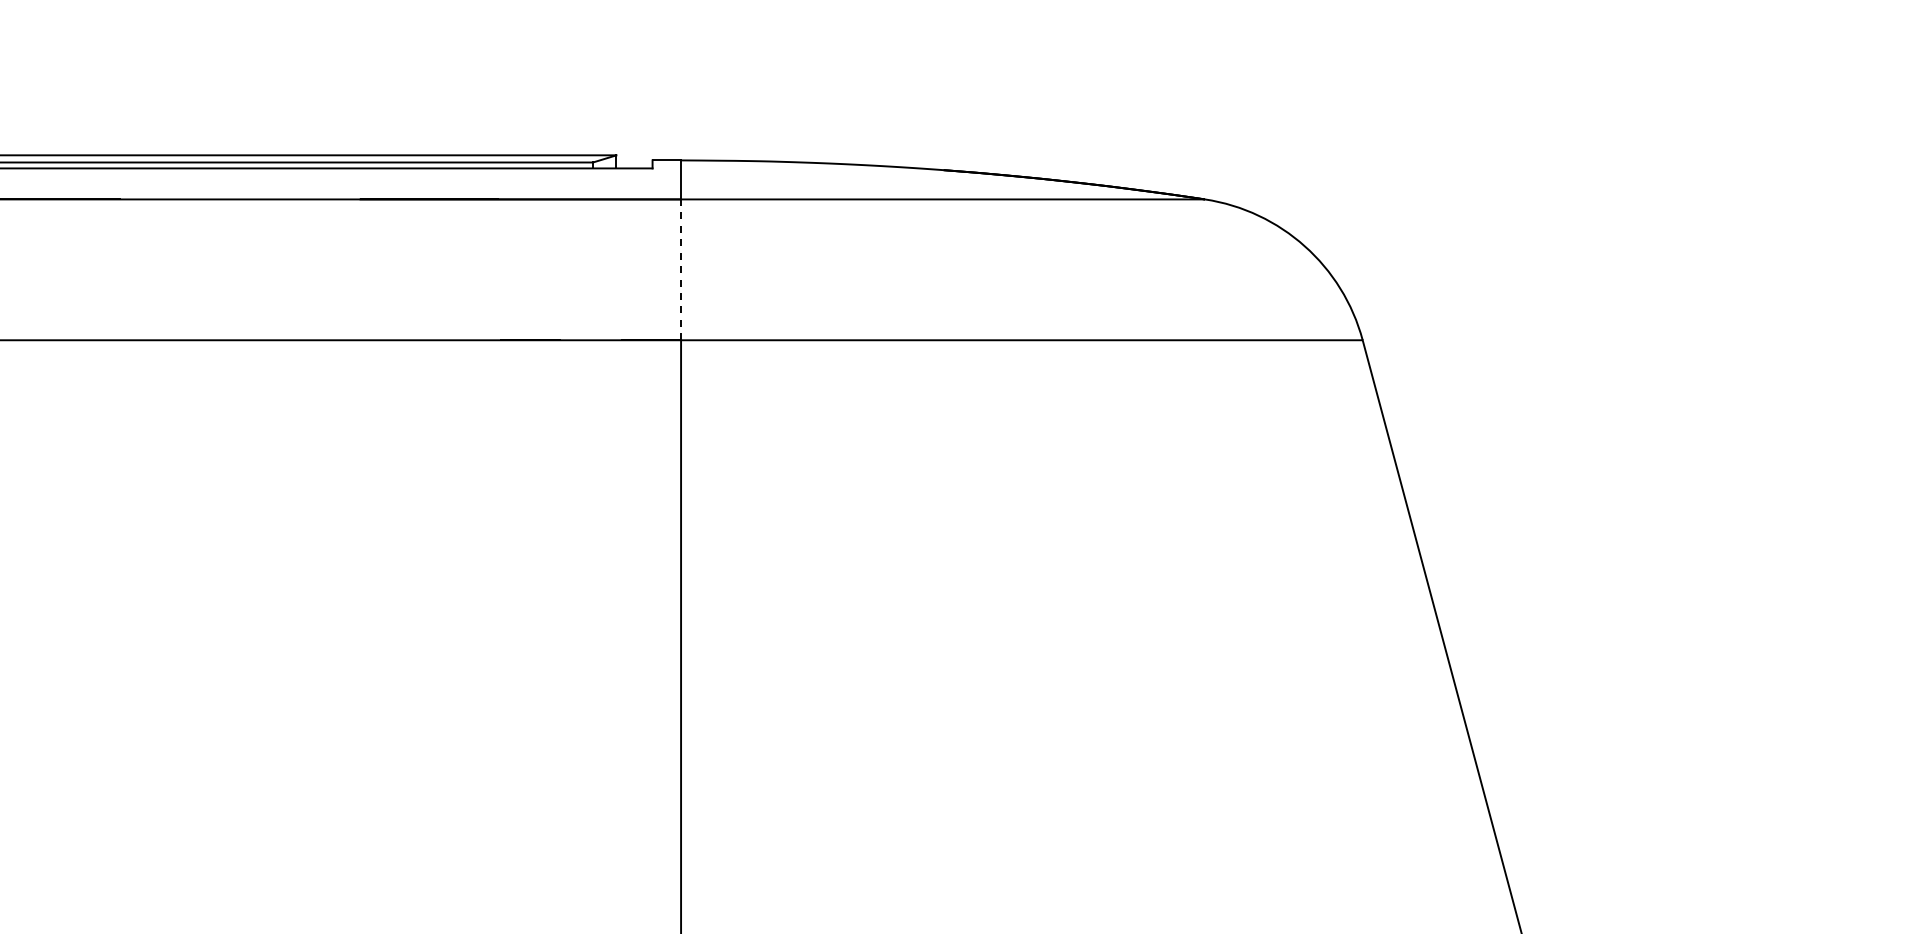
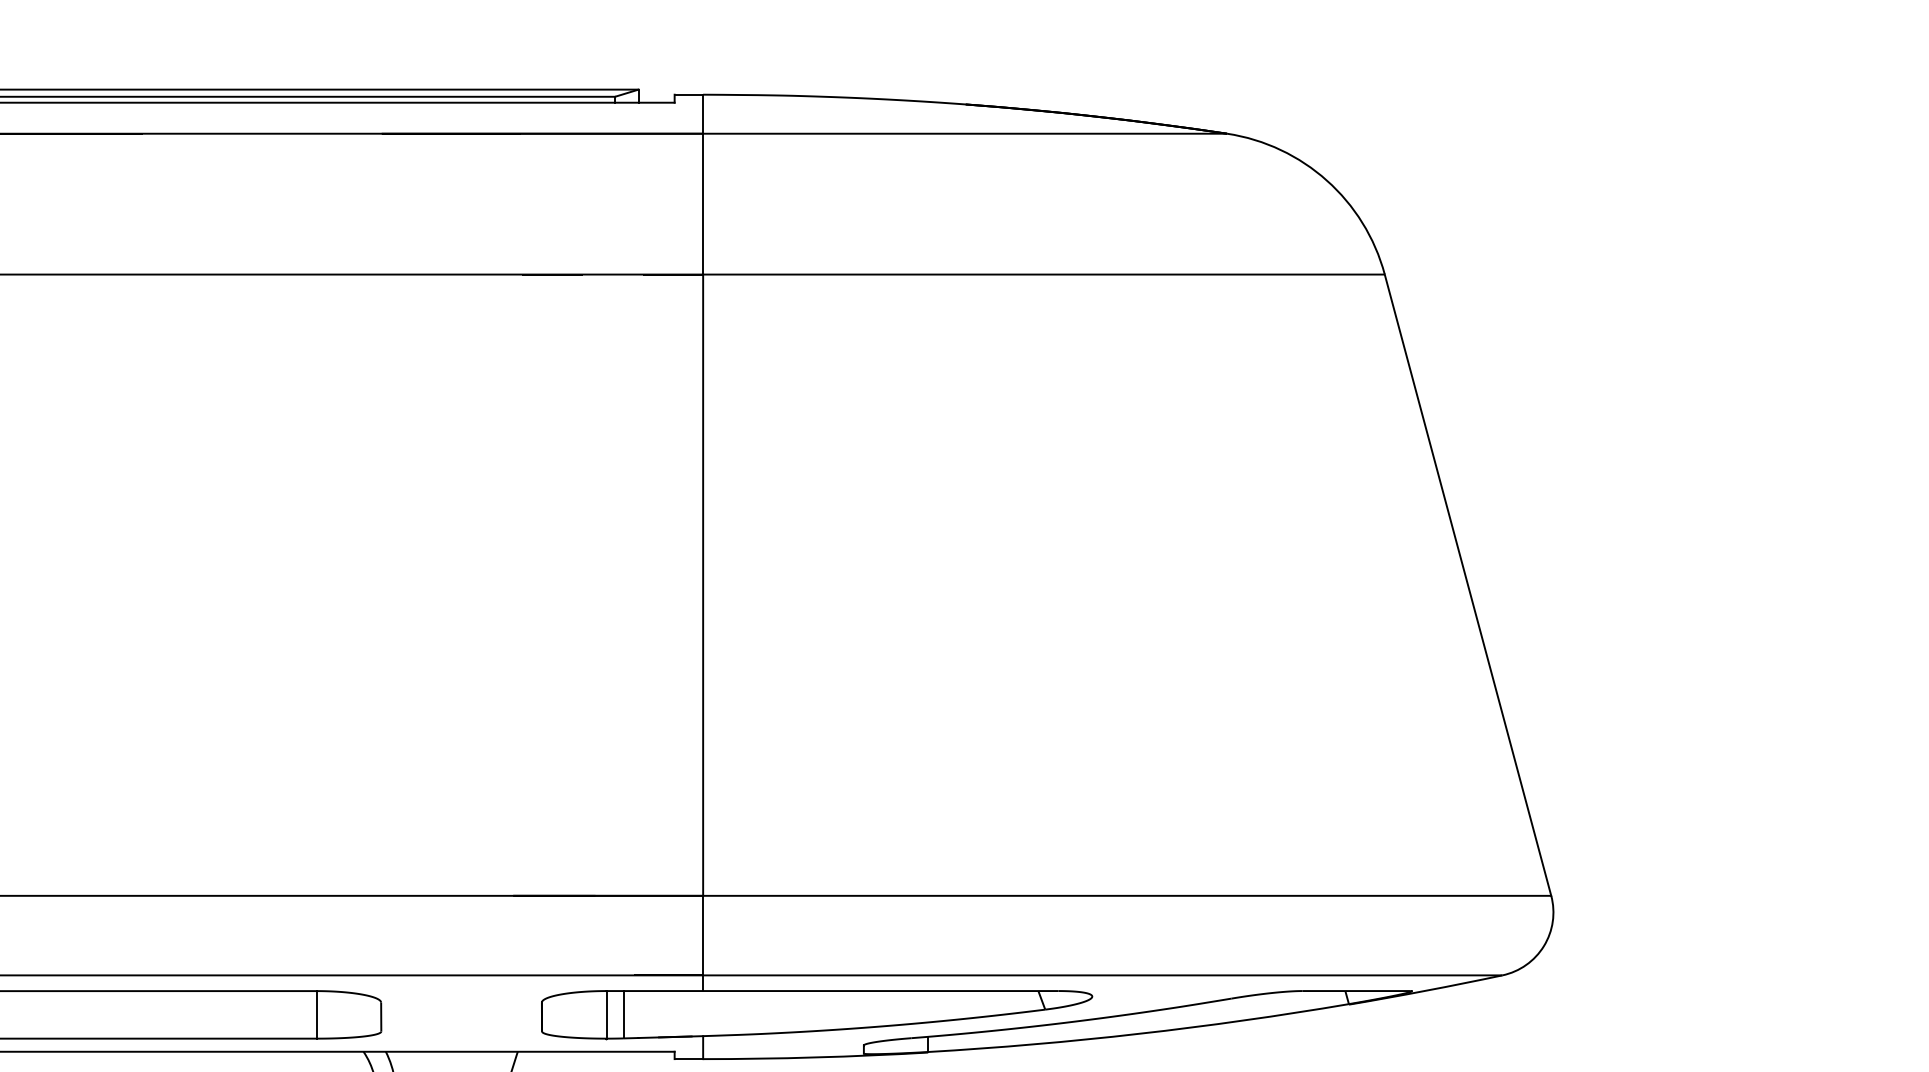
line: (681, 269) -> (703, 203), dashed -> solid

